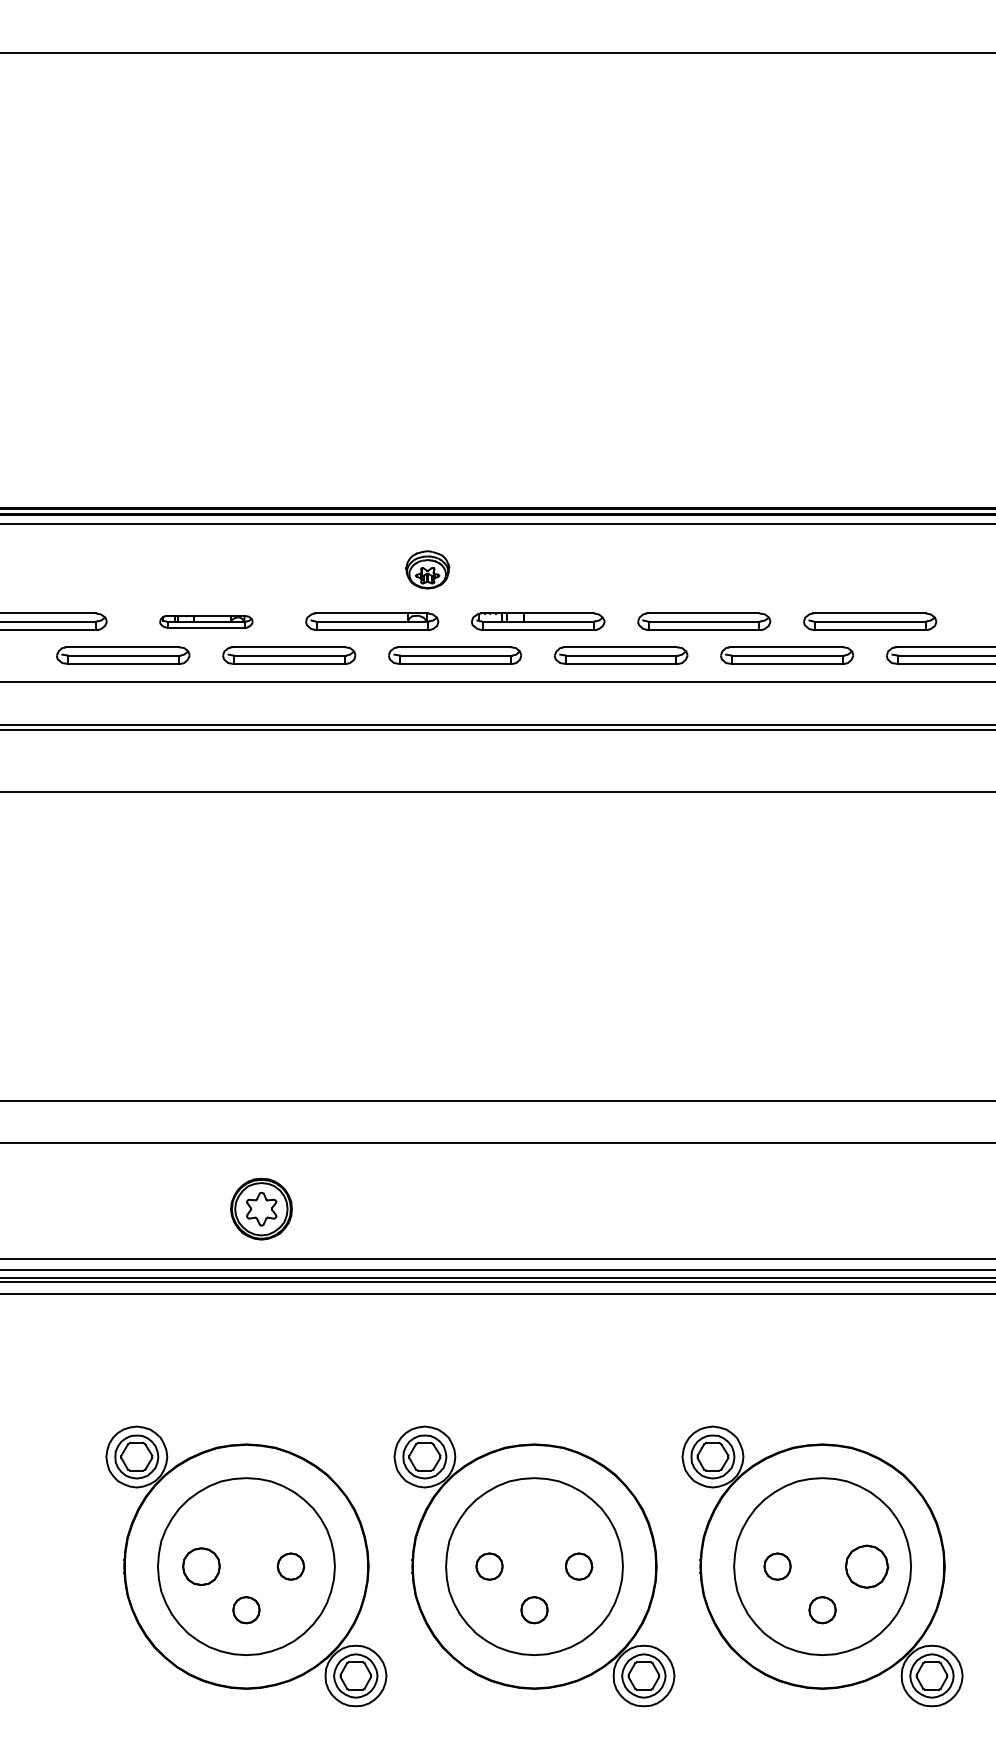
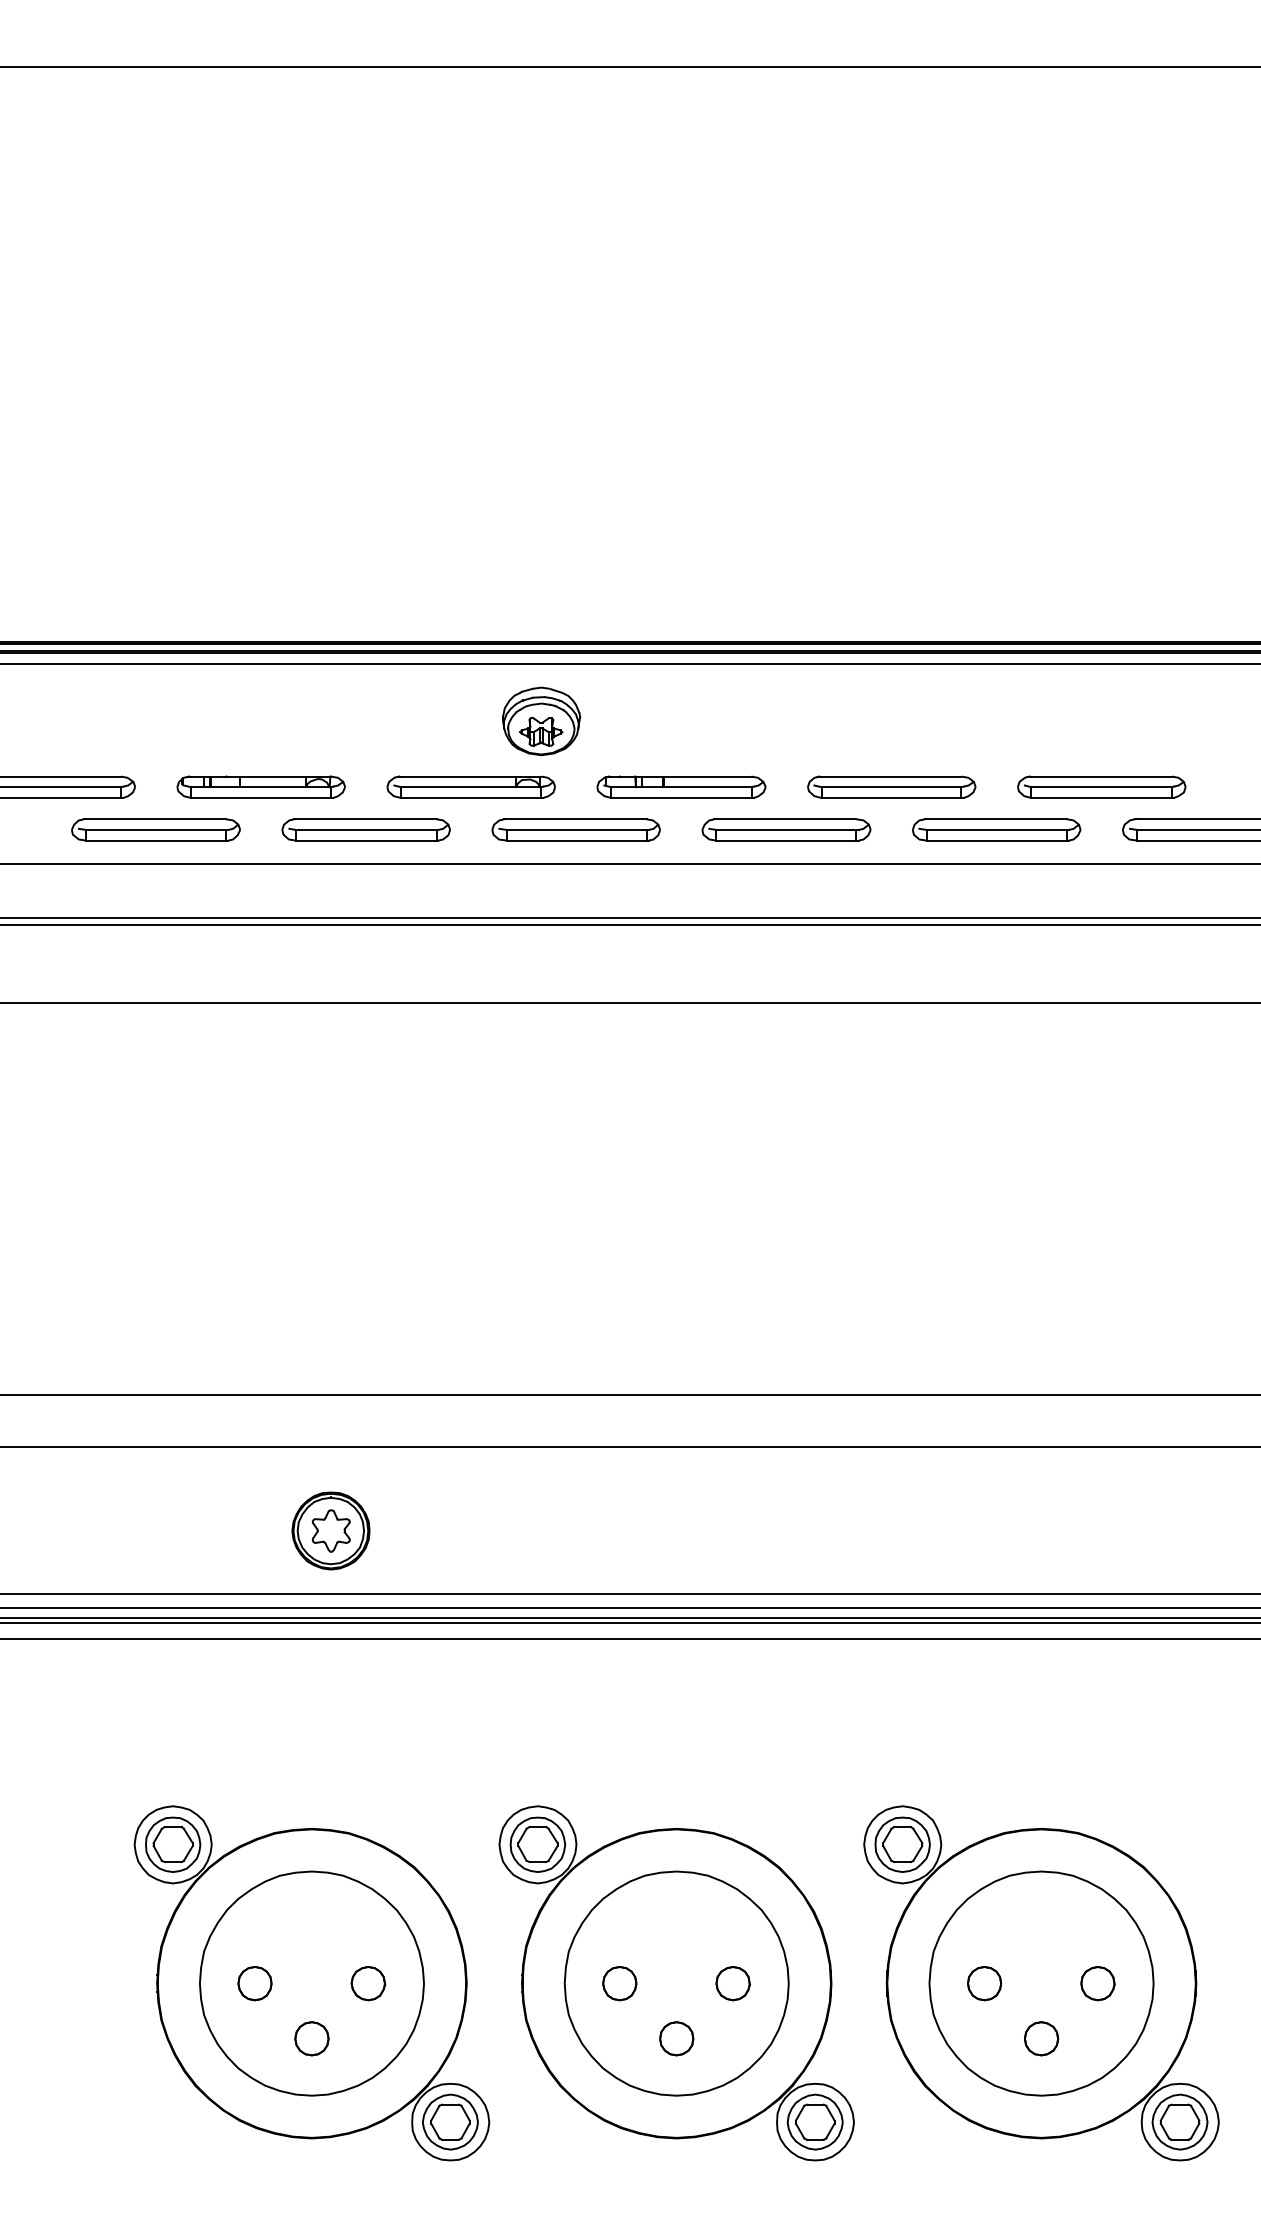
part: (427, 569) -> (541, 720), size x1.43
part: (206, 621) -> (261, 786), size x1.43
part: (201, 1566) -> (255, 1983), size x0.71
part: (867, 1566) -> (1098, 1983), size x0.62

